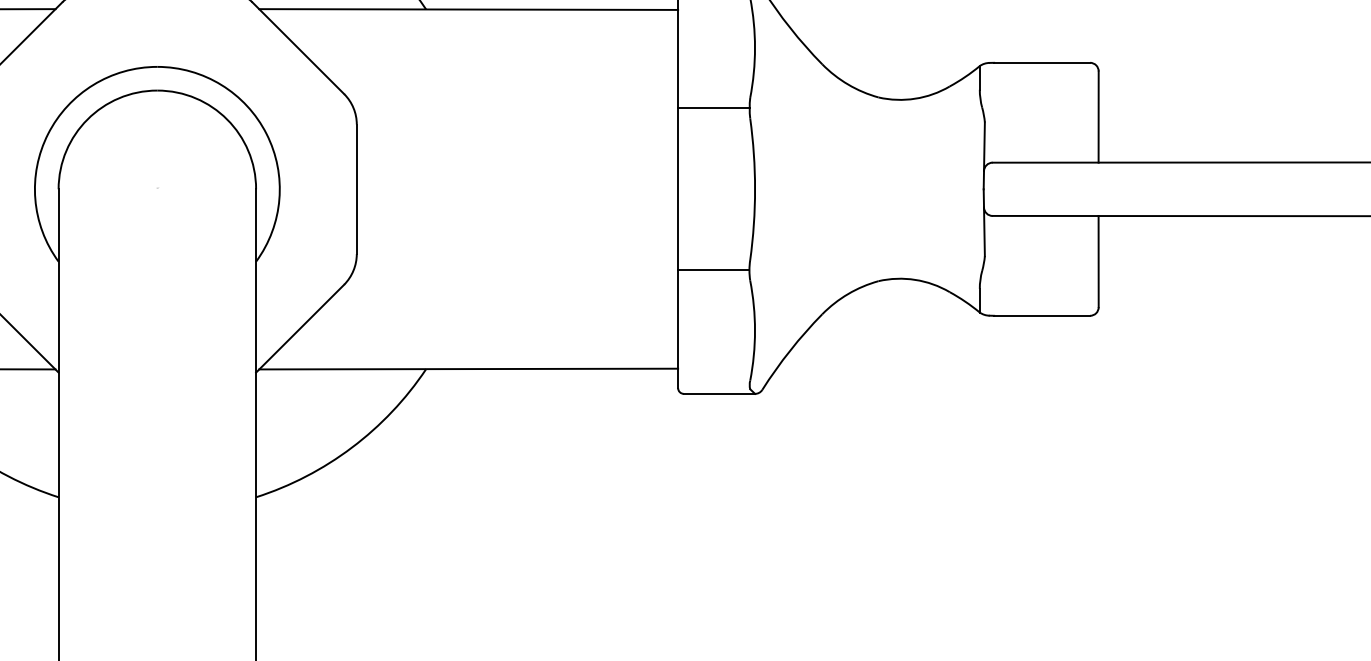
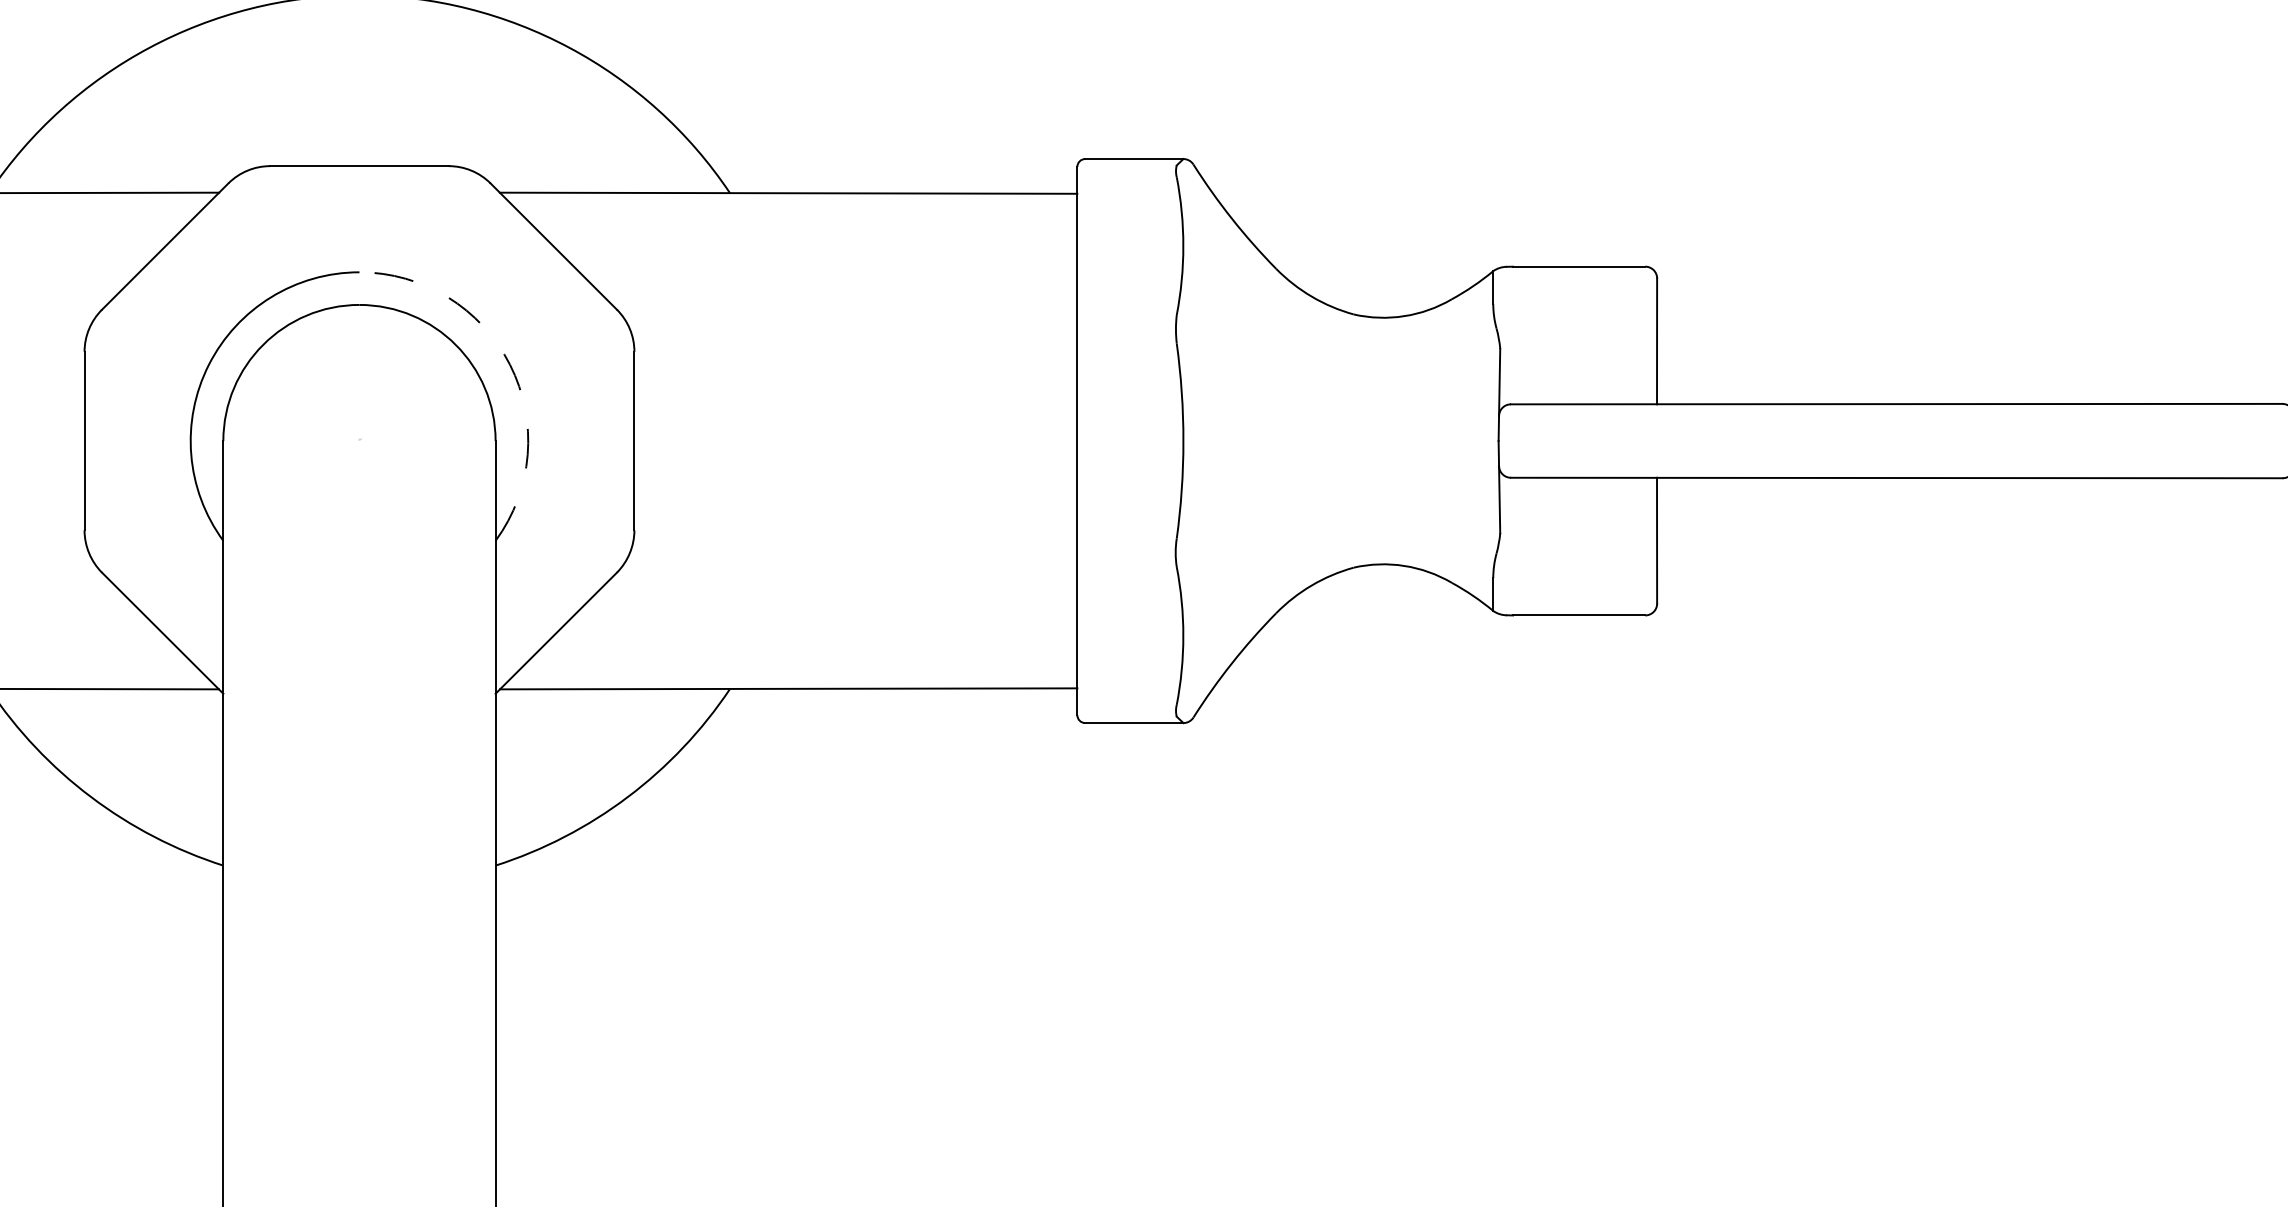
line: (713, 108) -> (1126, 329), removed
arc: (266, 133) -> (510, 364), solid -> dashed
line: (713, 270) -> (1126, 552), removed

